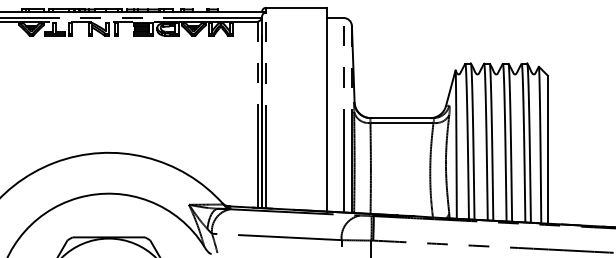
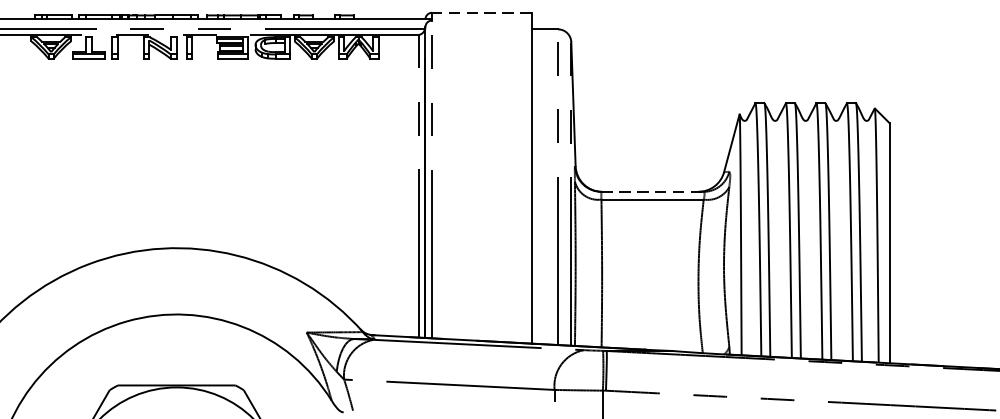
line: (296, 7) -> (481, 12), solid -> dashed
line: (402, 118) -> (653, 192), solid -> dashed

